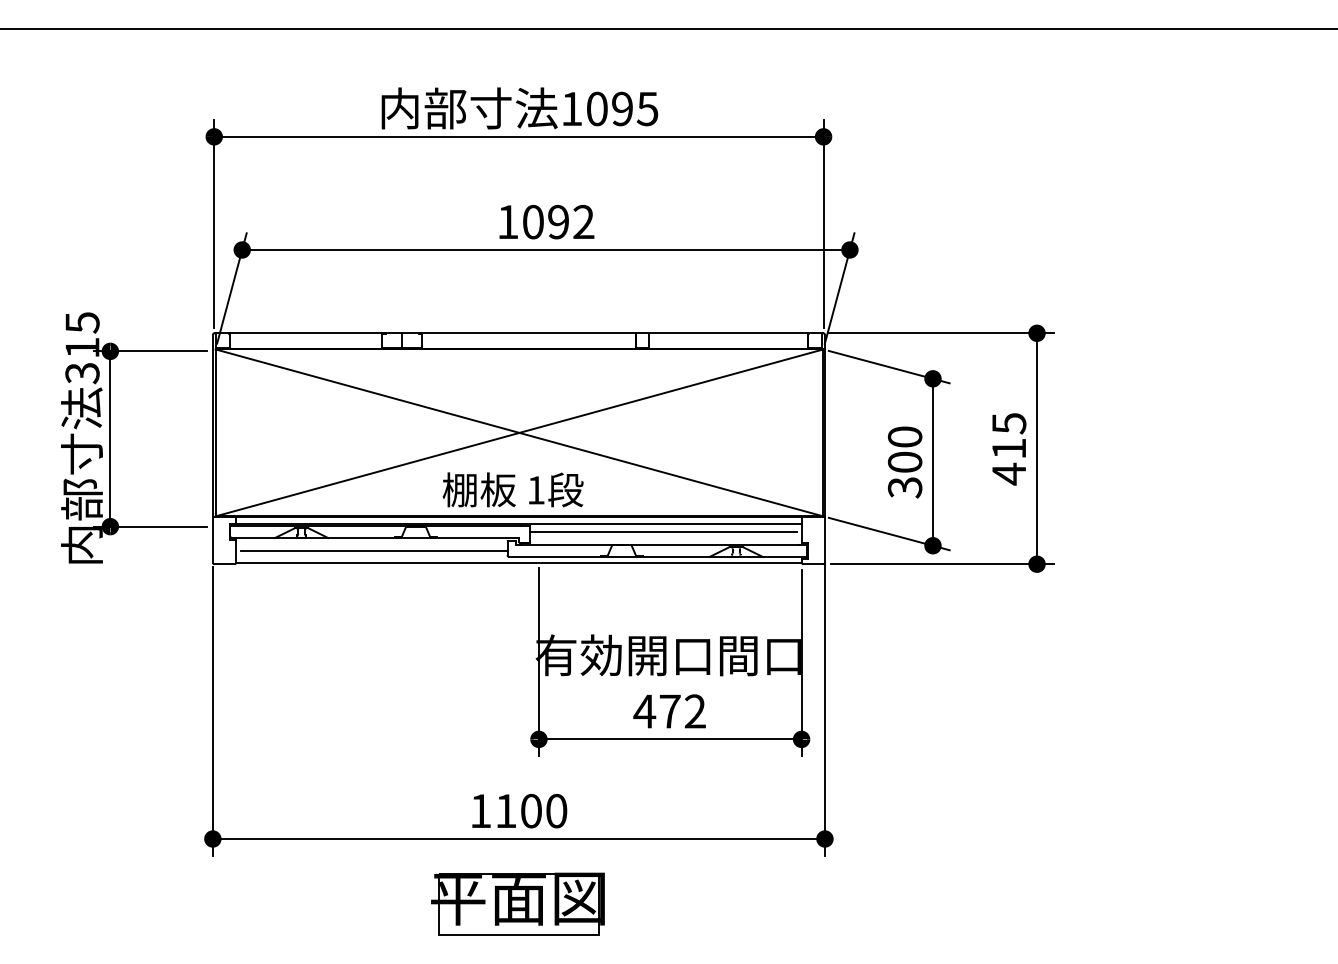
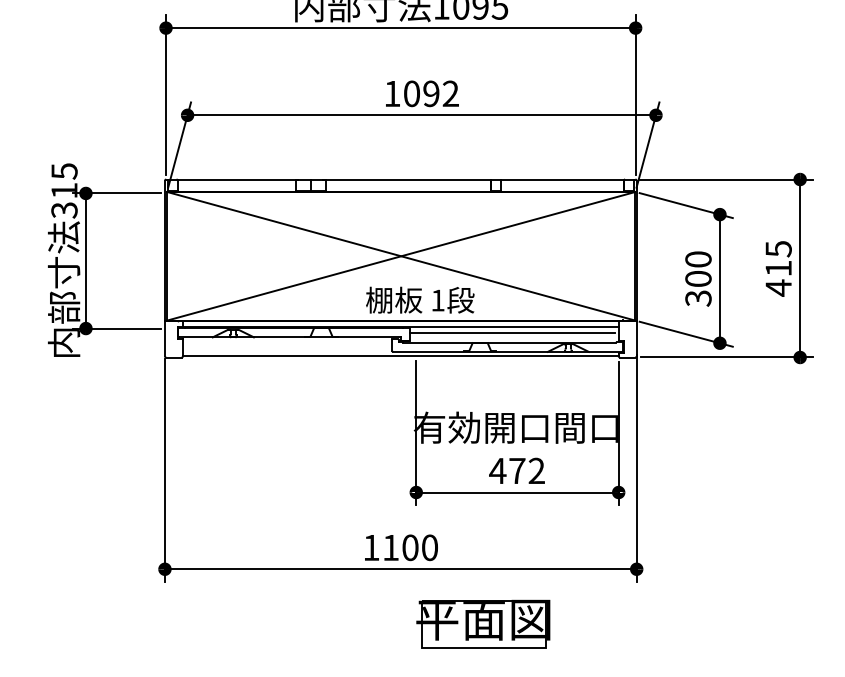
text: (512, 489) -> (419, 299), moved
line: (373, 550) -> (288, 346), removed
part: (517, 903) -> (482, 623), moved

